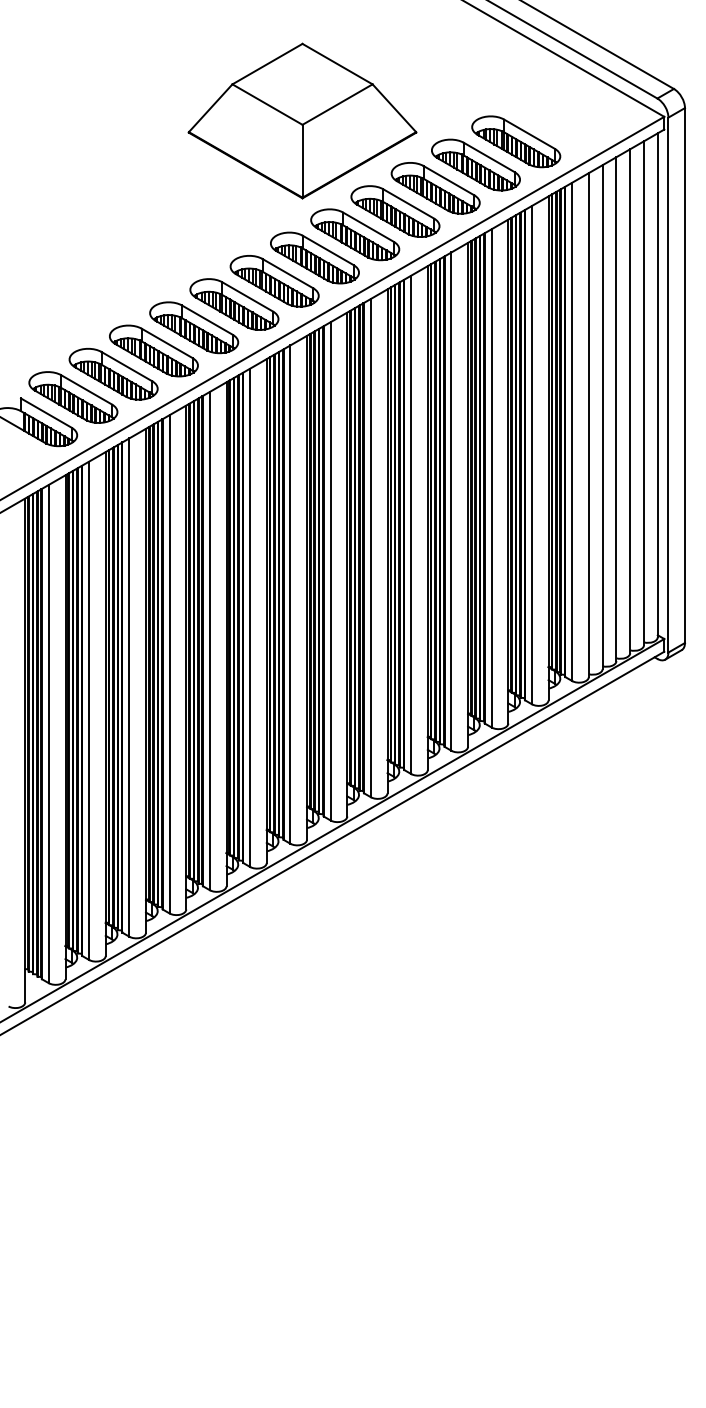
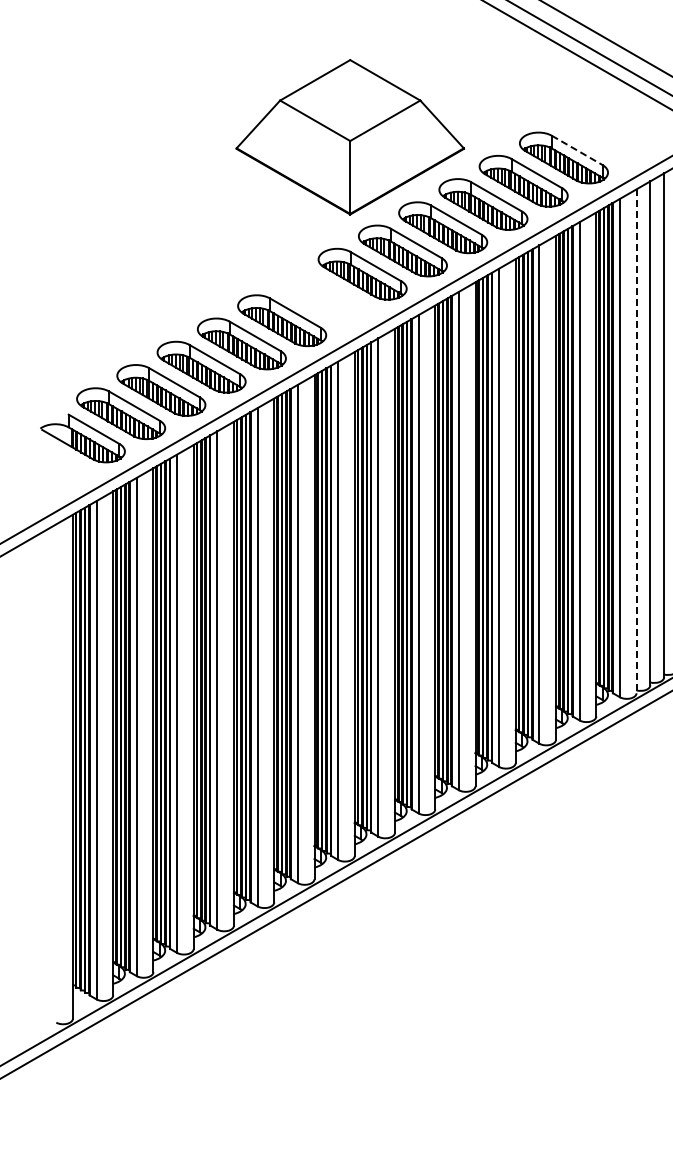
line: (529, 134) -> (577, 150), solid -> dashed
part: (274, 281) -> (322, 297), removed
line: (588, 425) -> (636, 441), solid -> dashed

